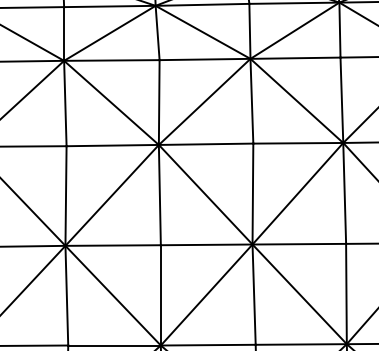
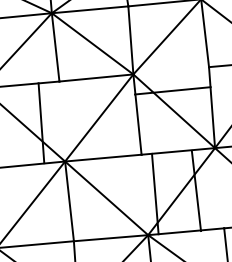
line: (205, 143) -> (172, 90), moved
line: (65, 195) -> (40, 122), moved
line: (253, 294) -> (195, 190), moved
line: (160, 295) -> (155, 194), moved

